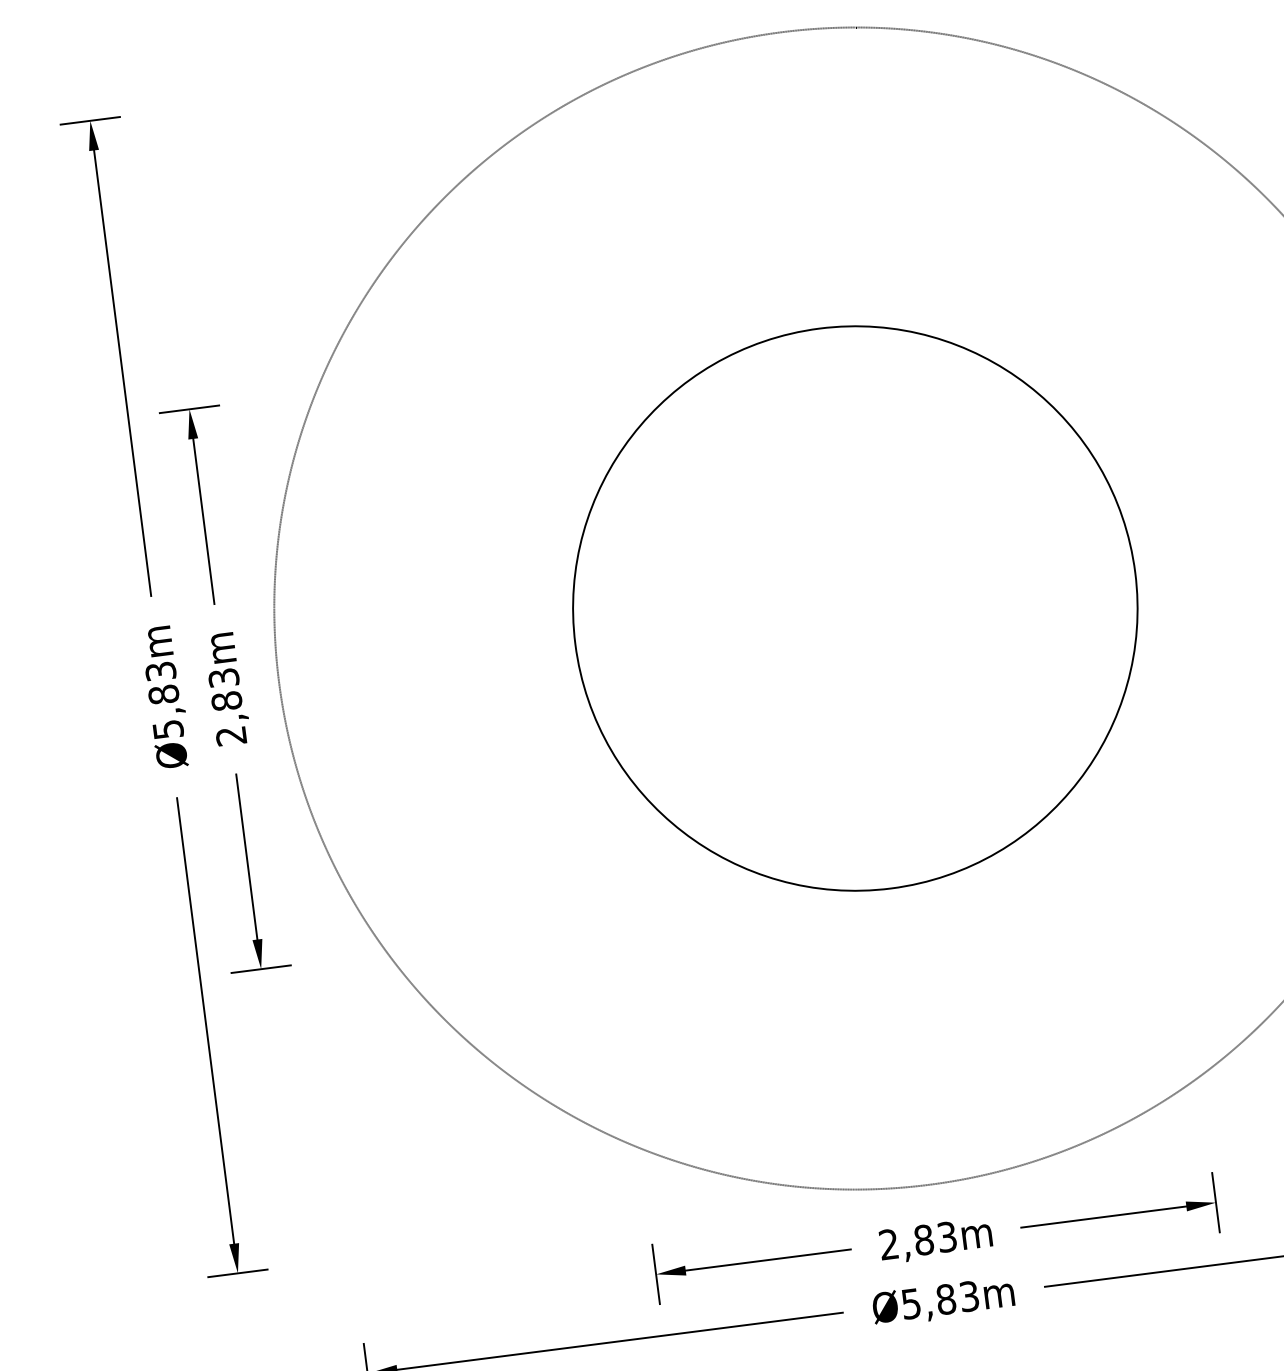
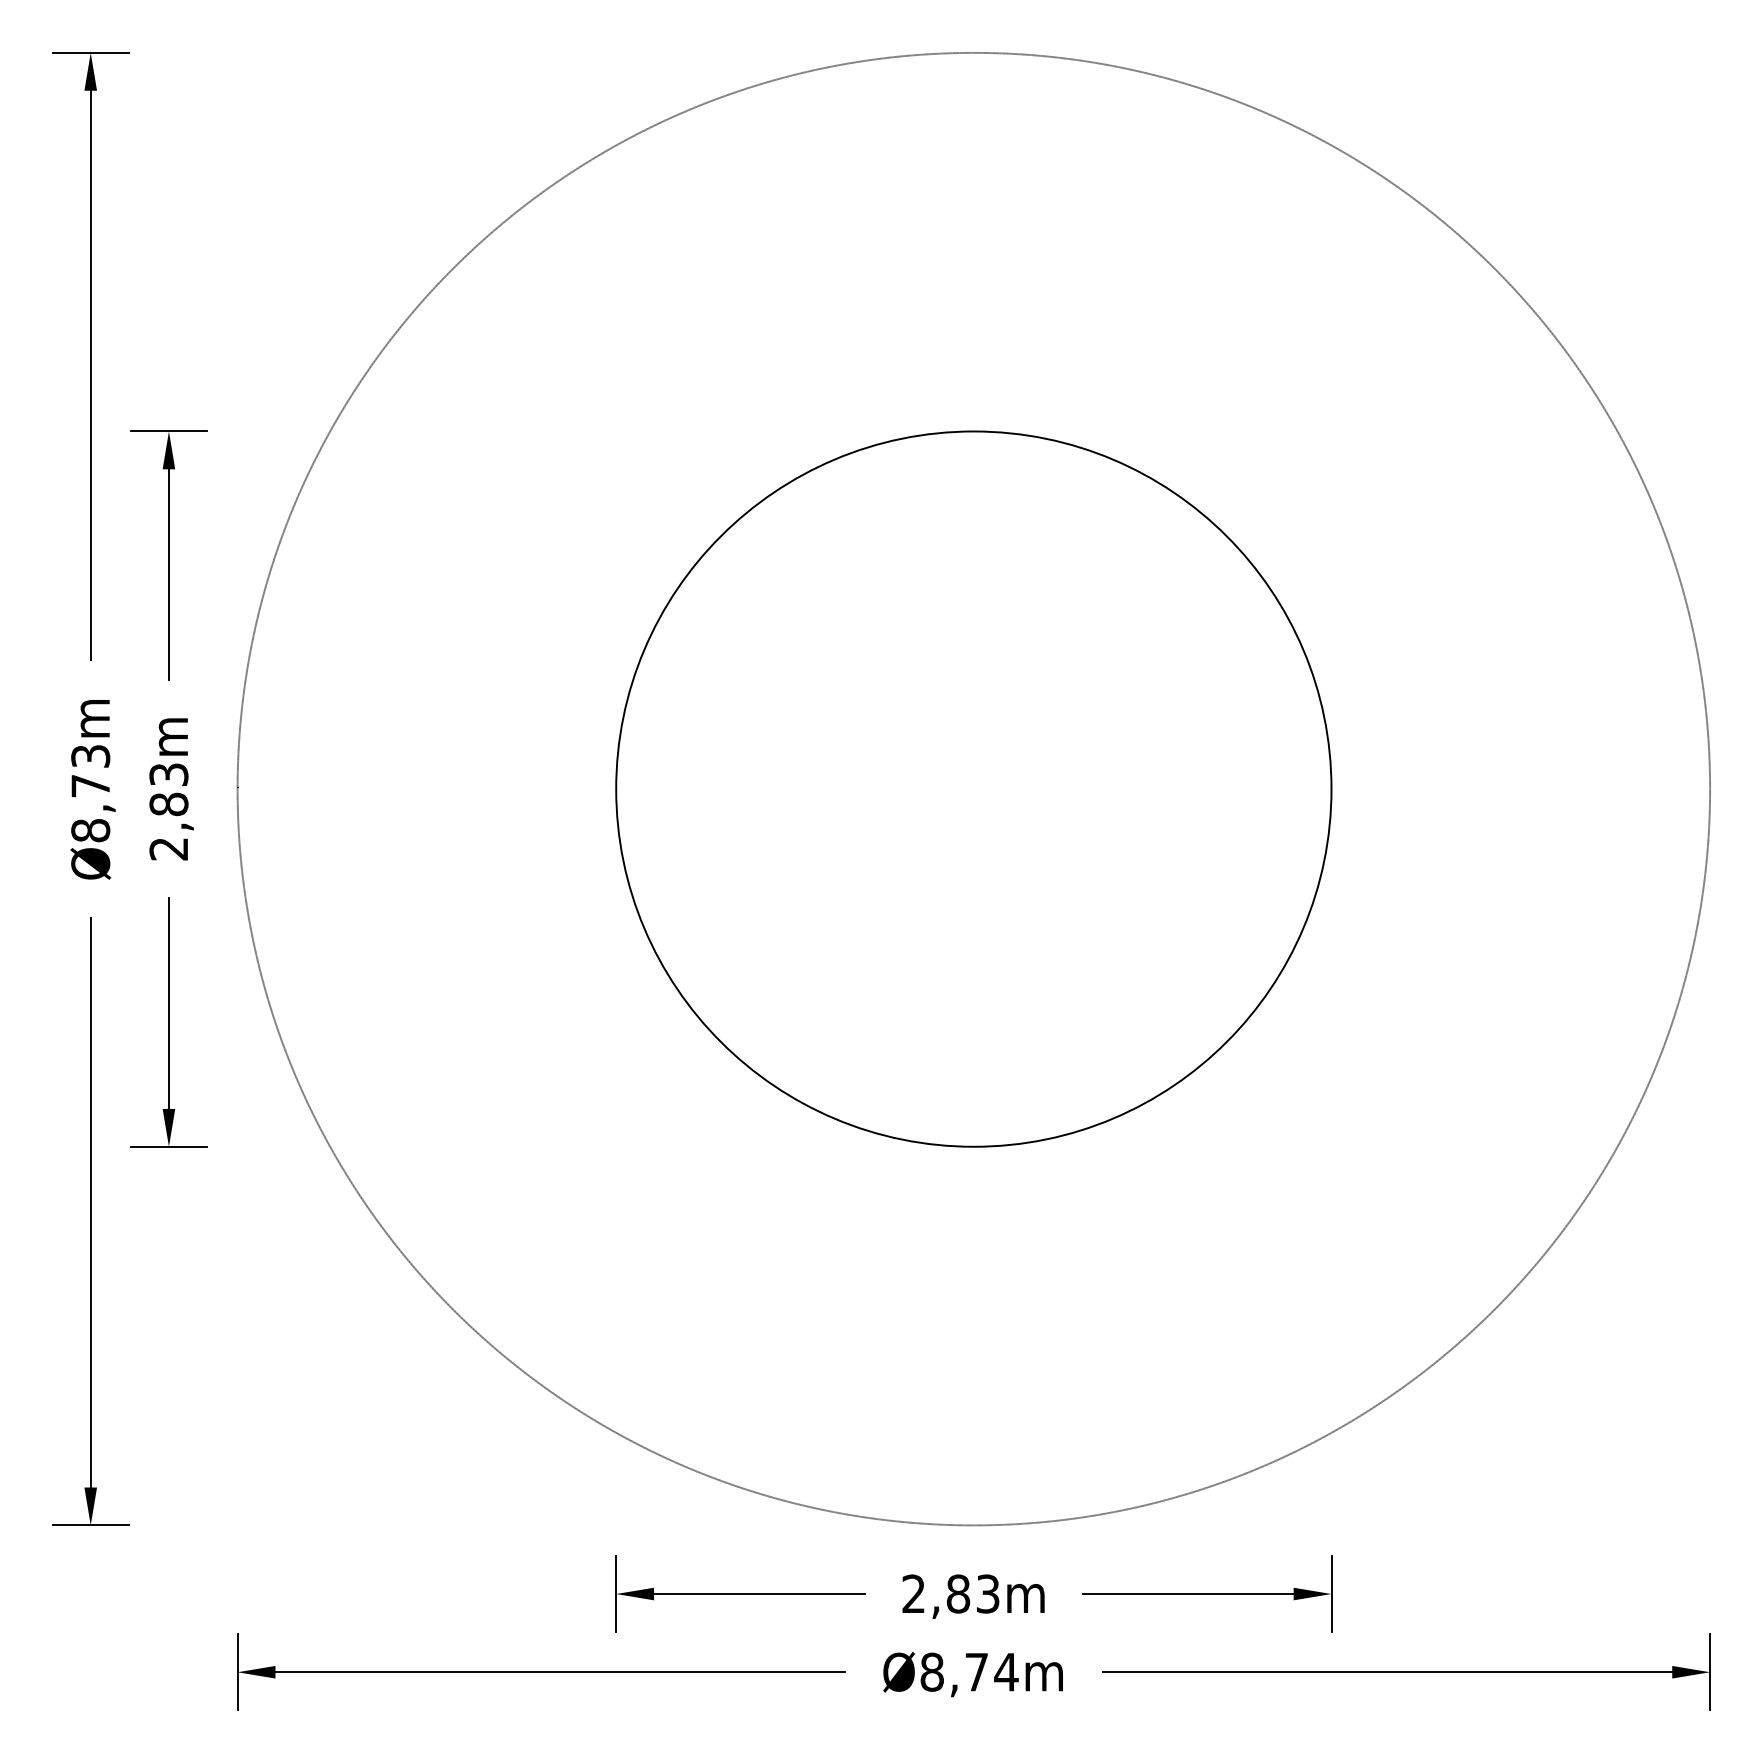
text: (165, 712) -> (90, 808), Ø5,83m -> Ø8,73m
text: (940, 1299) -> (969, 1671), Ø5,83m -> Ø8,74m

